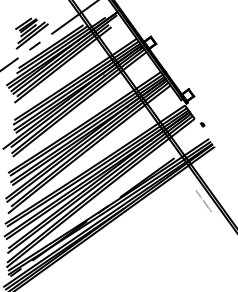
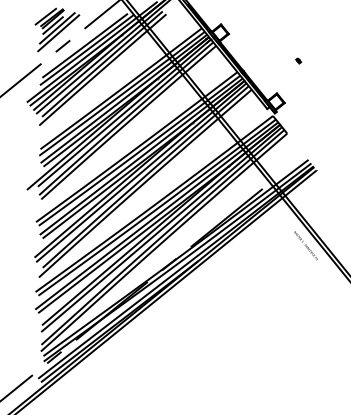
part: (202, 124) -> (298, 60), moved

